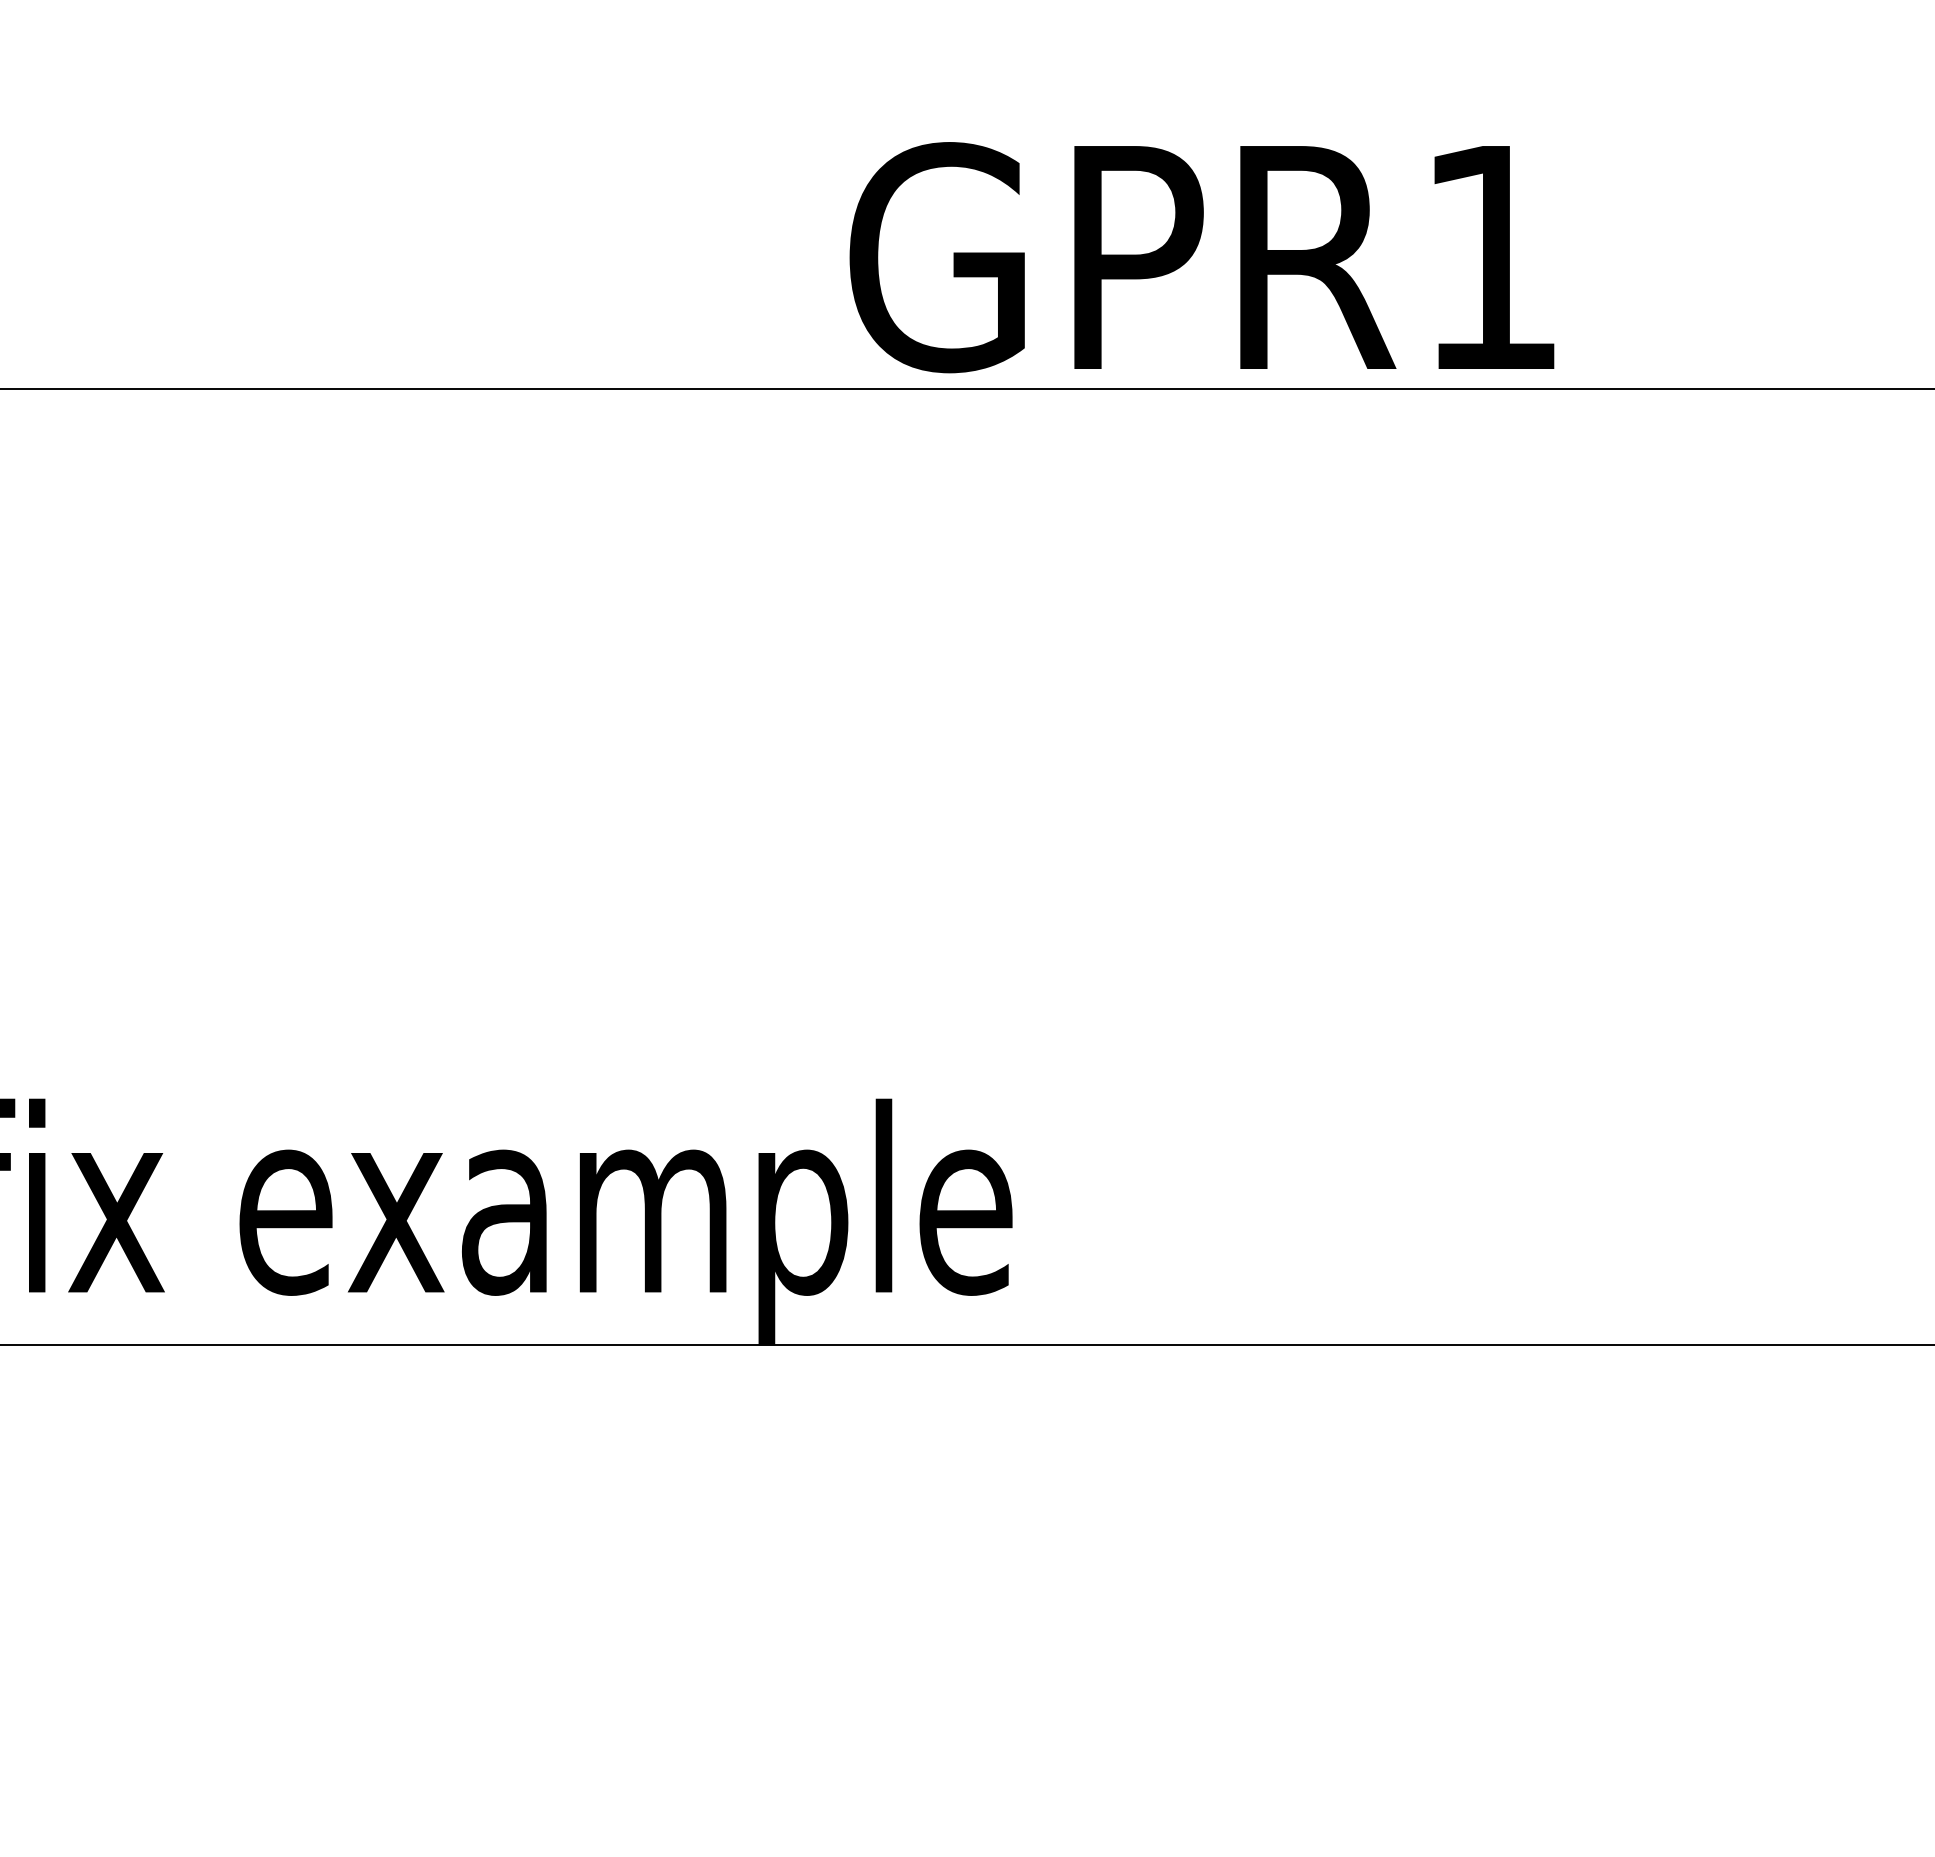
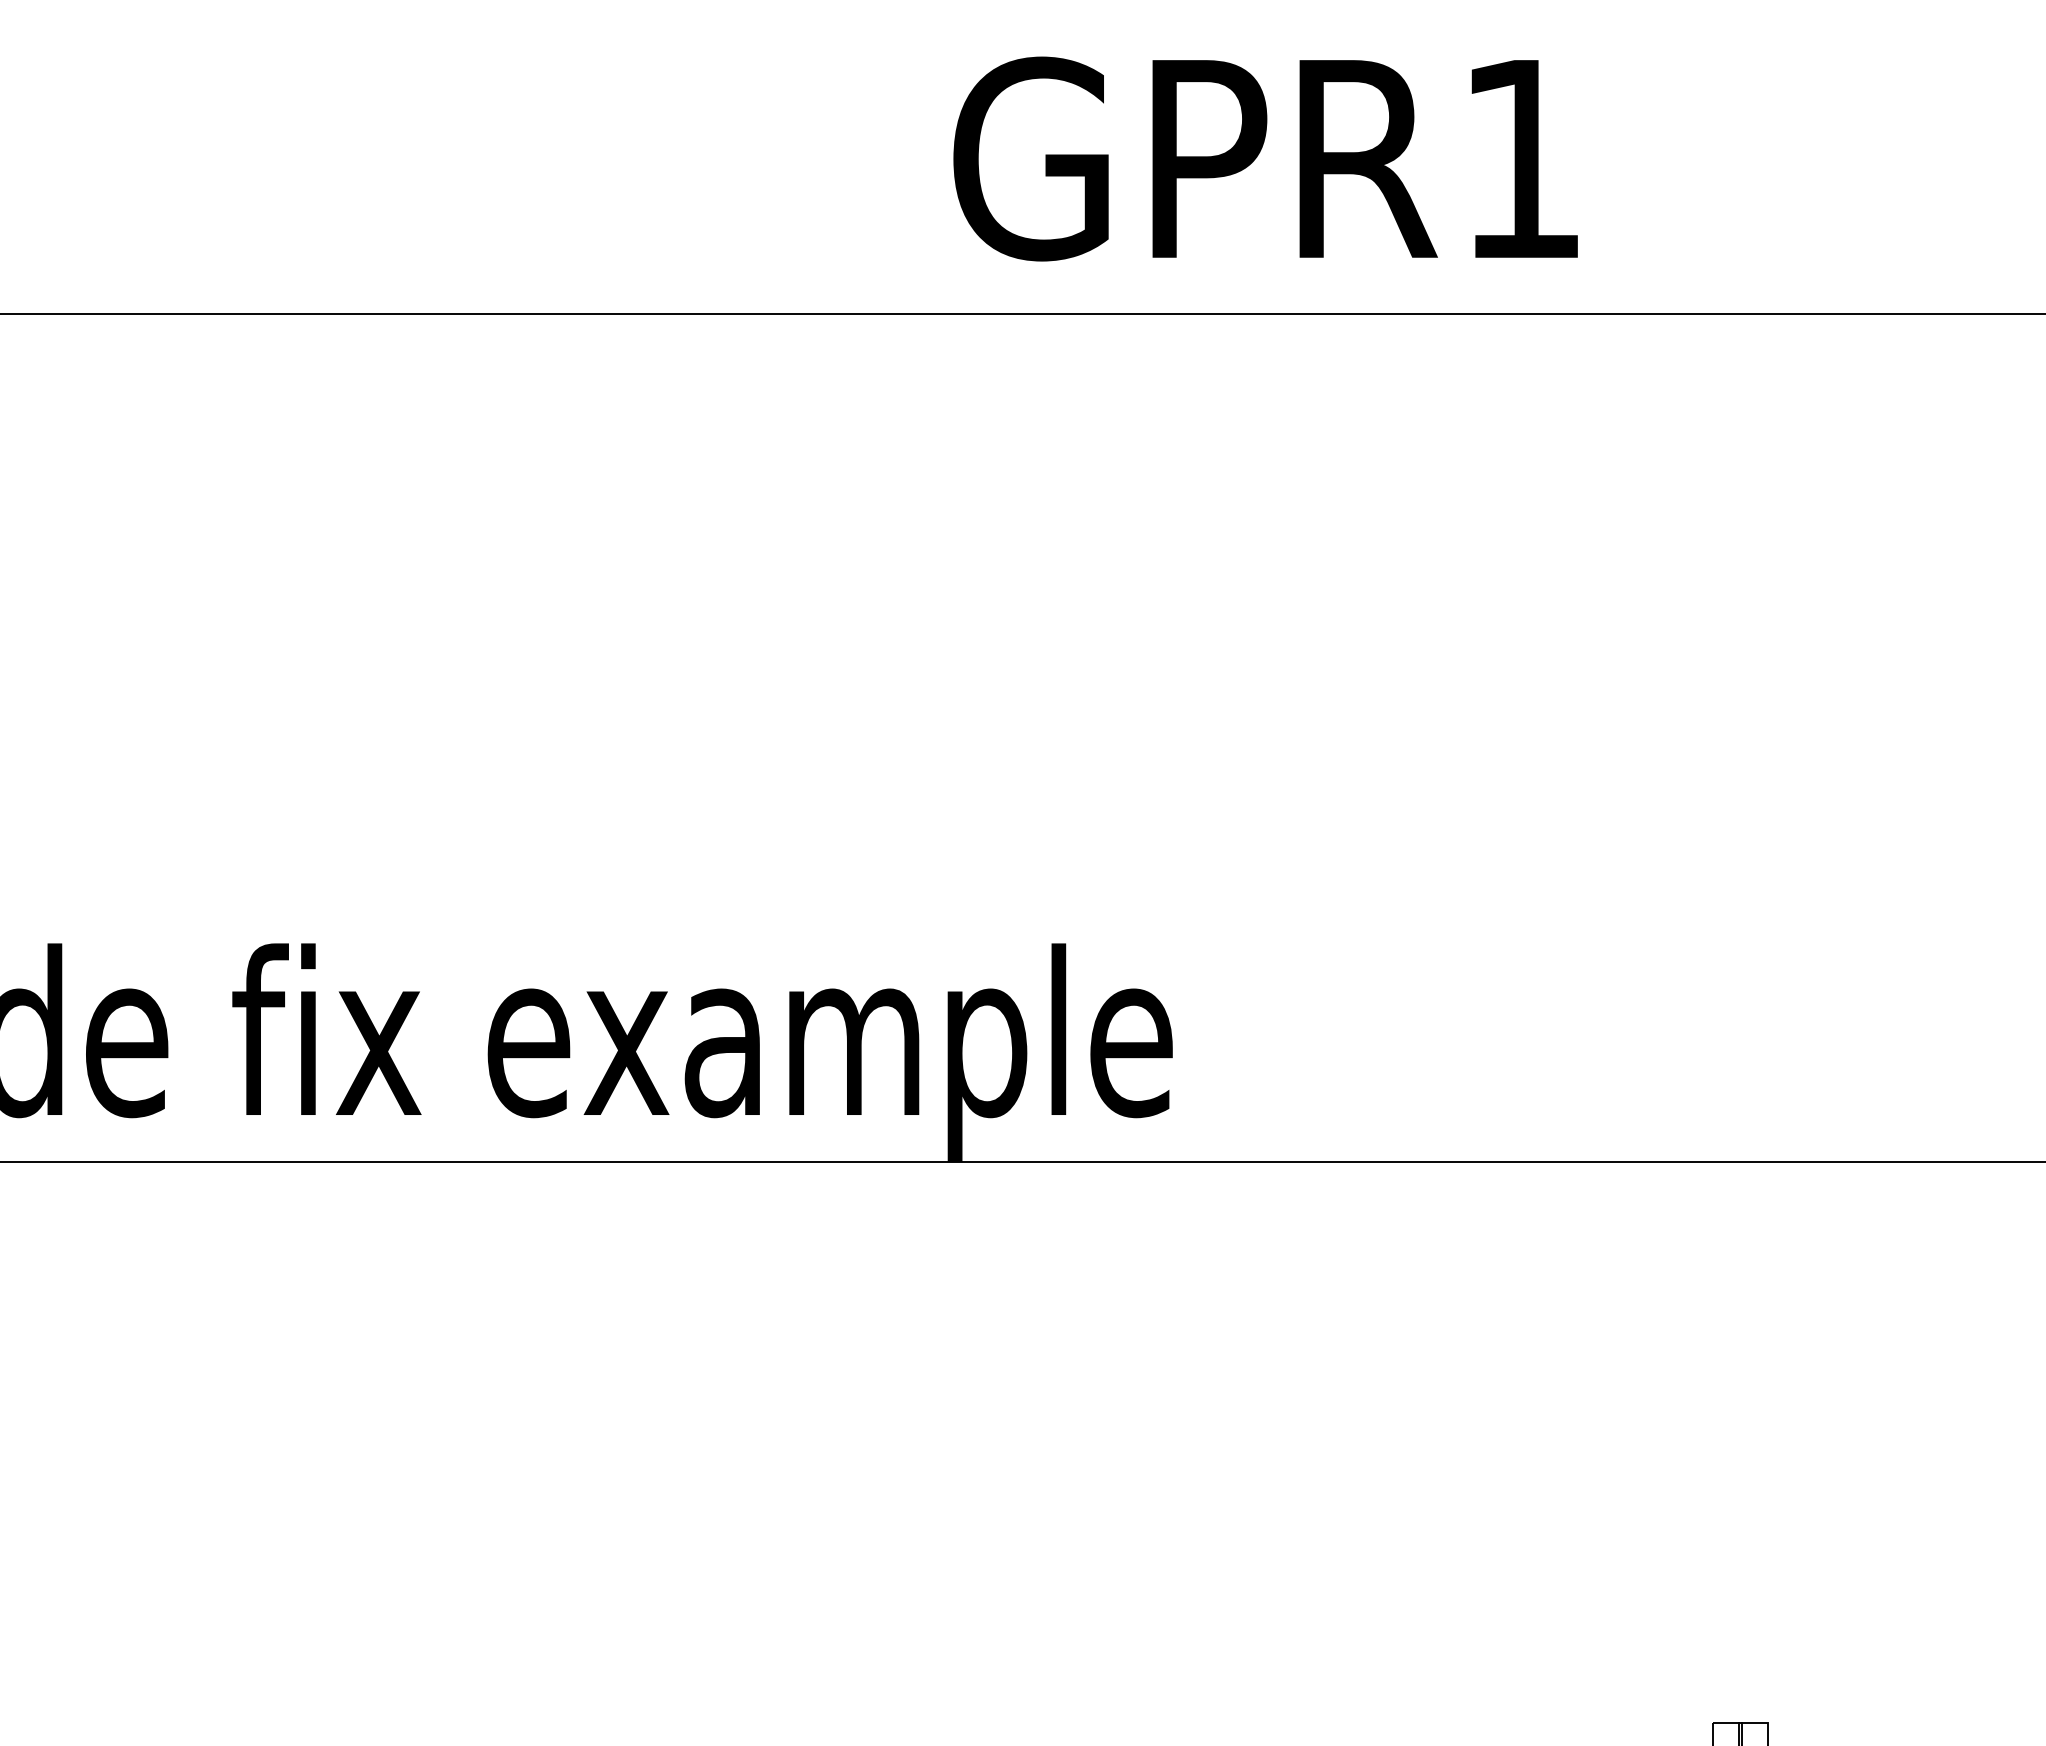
text: (1201, 257) -> (1265, 158), moved

